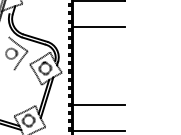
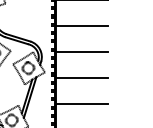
line: (98, 52) -> (81, 52), added
line: (98, 78) -> (81, 78), added

